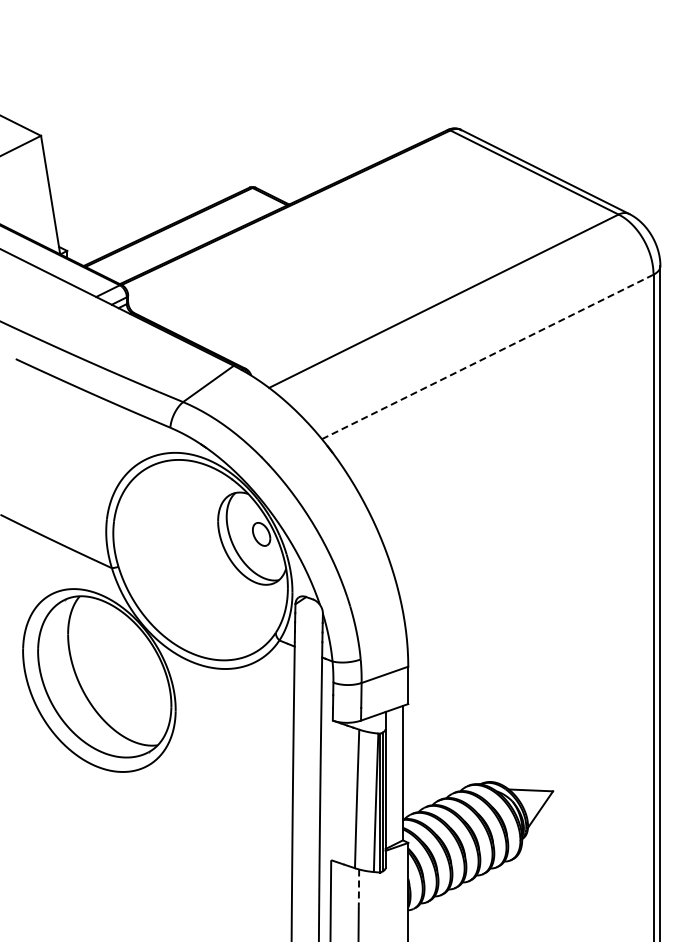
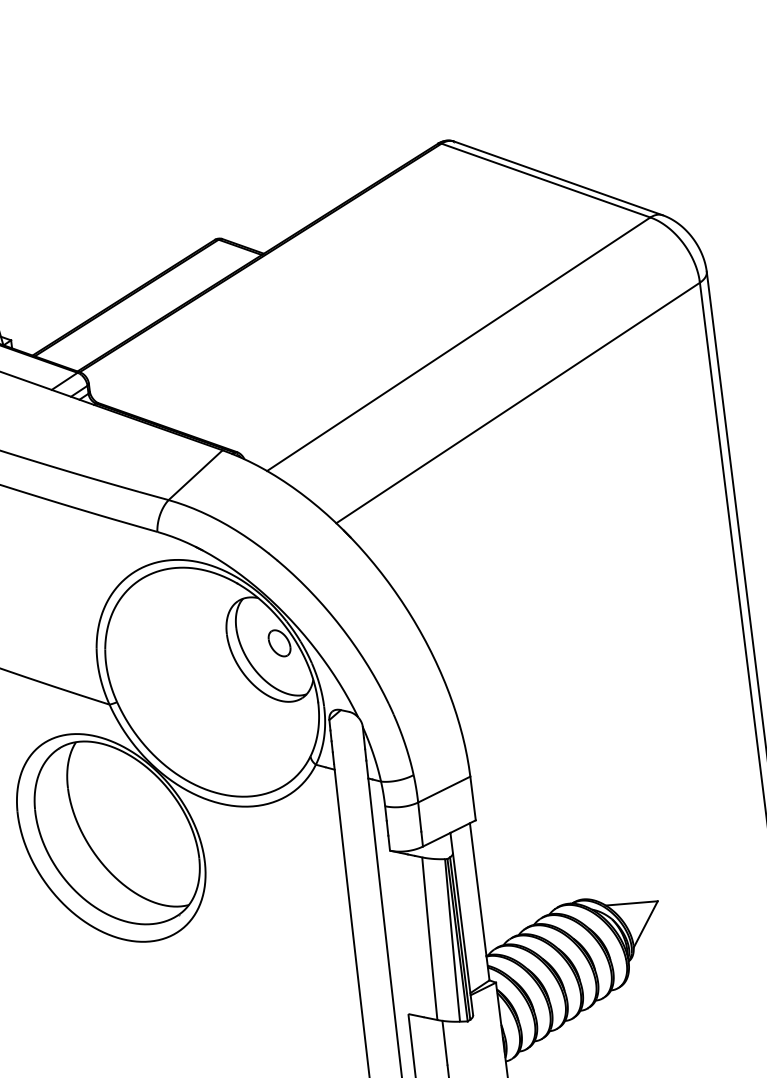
line: (488, 356) -> (518, 402), dashed -> solid
line: (358, 888) -> (444, 1043), dashed -> solid

